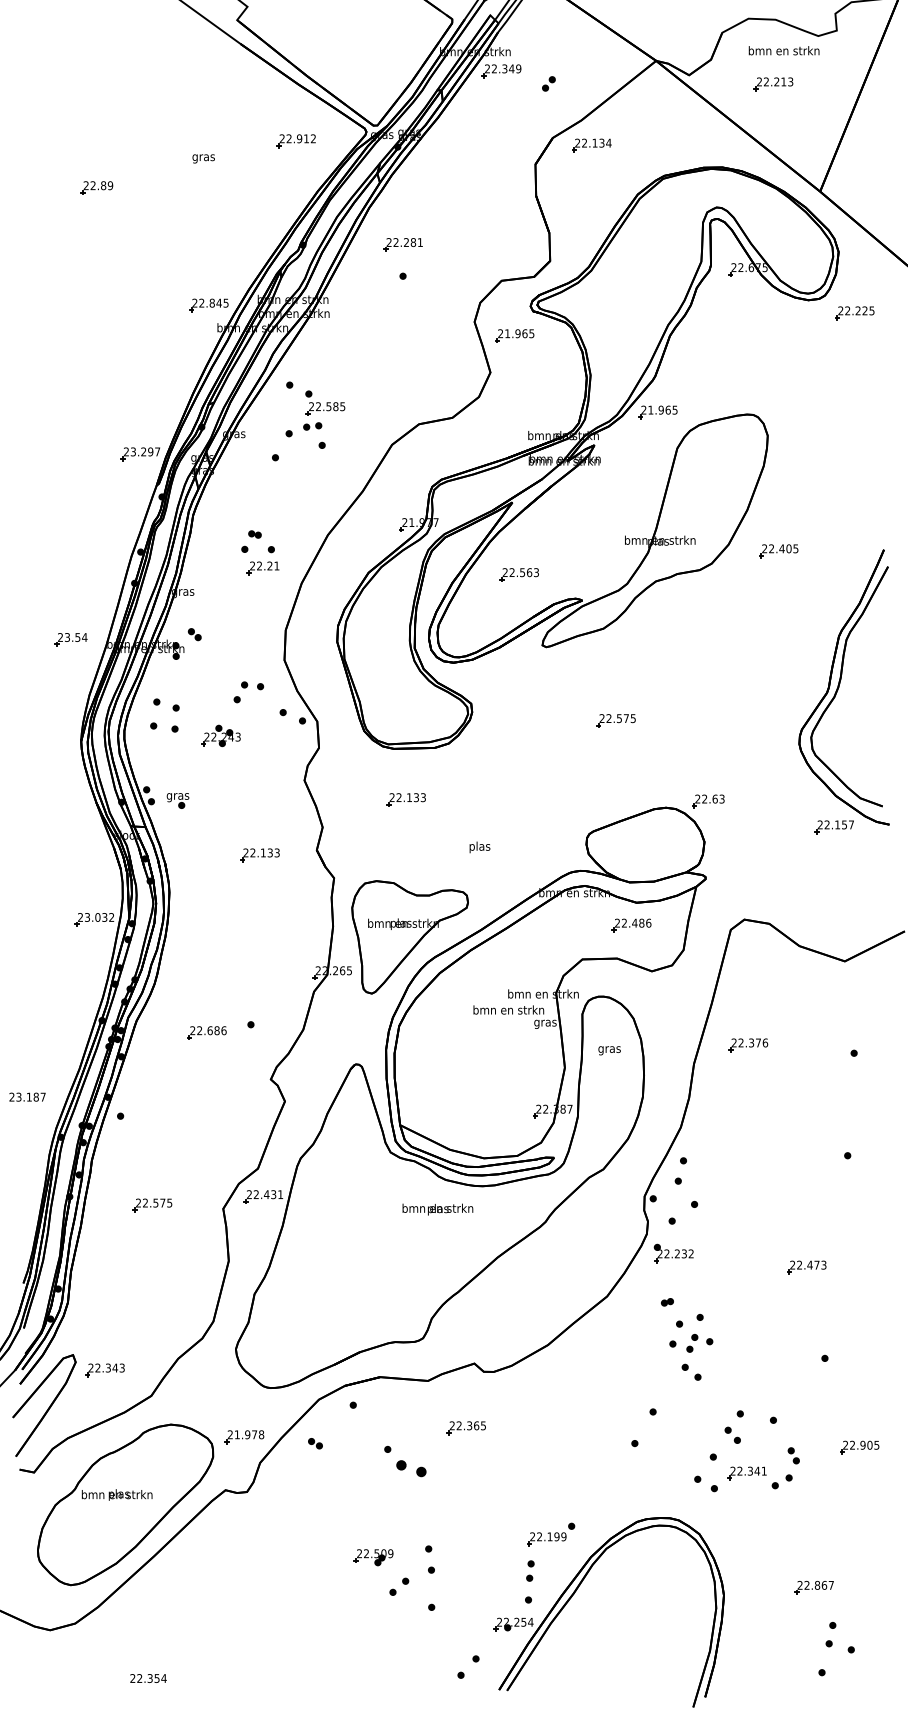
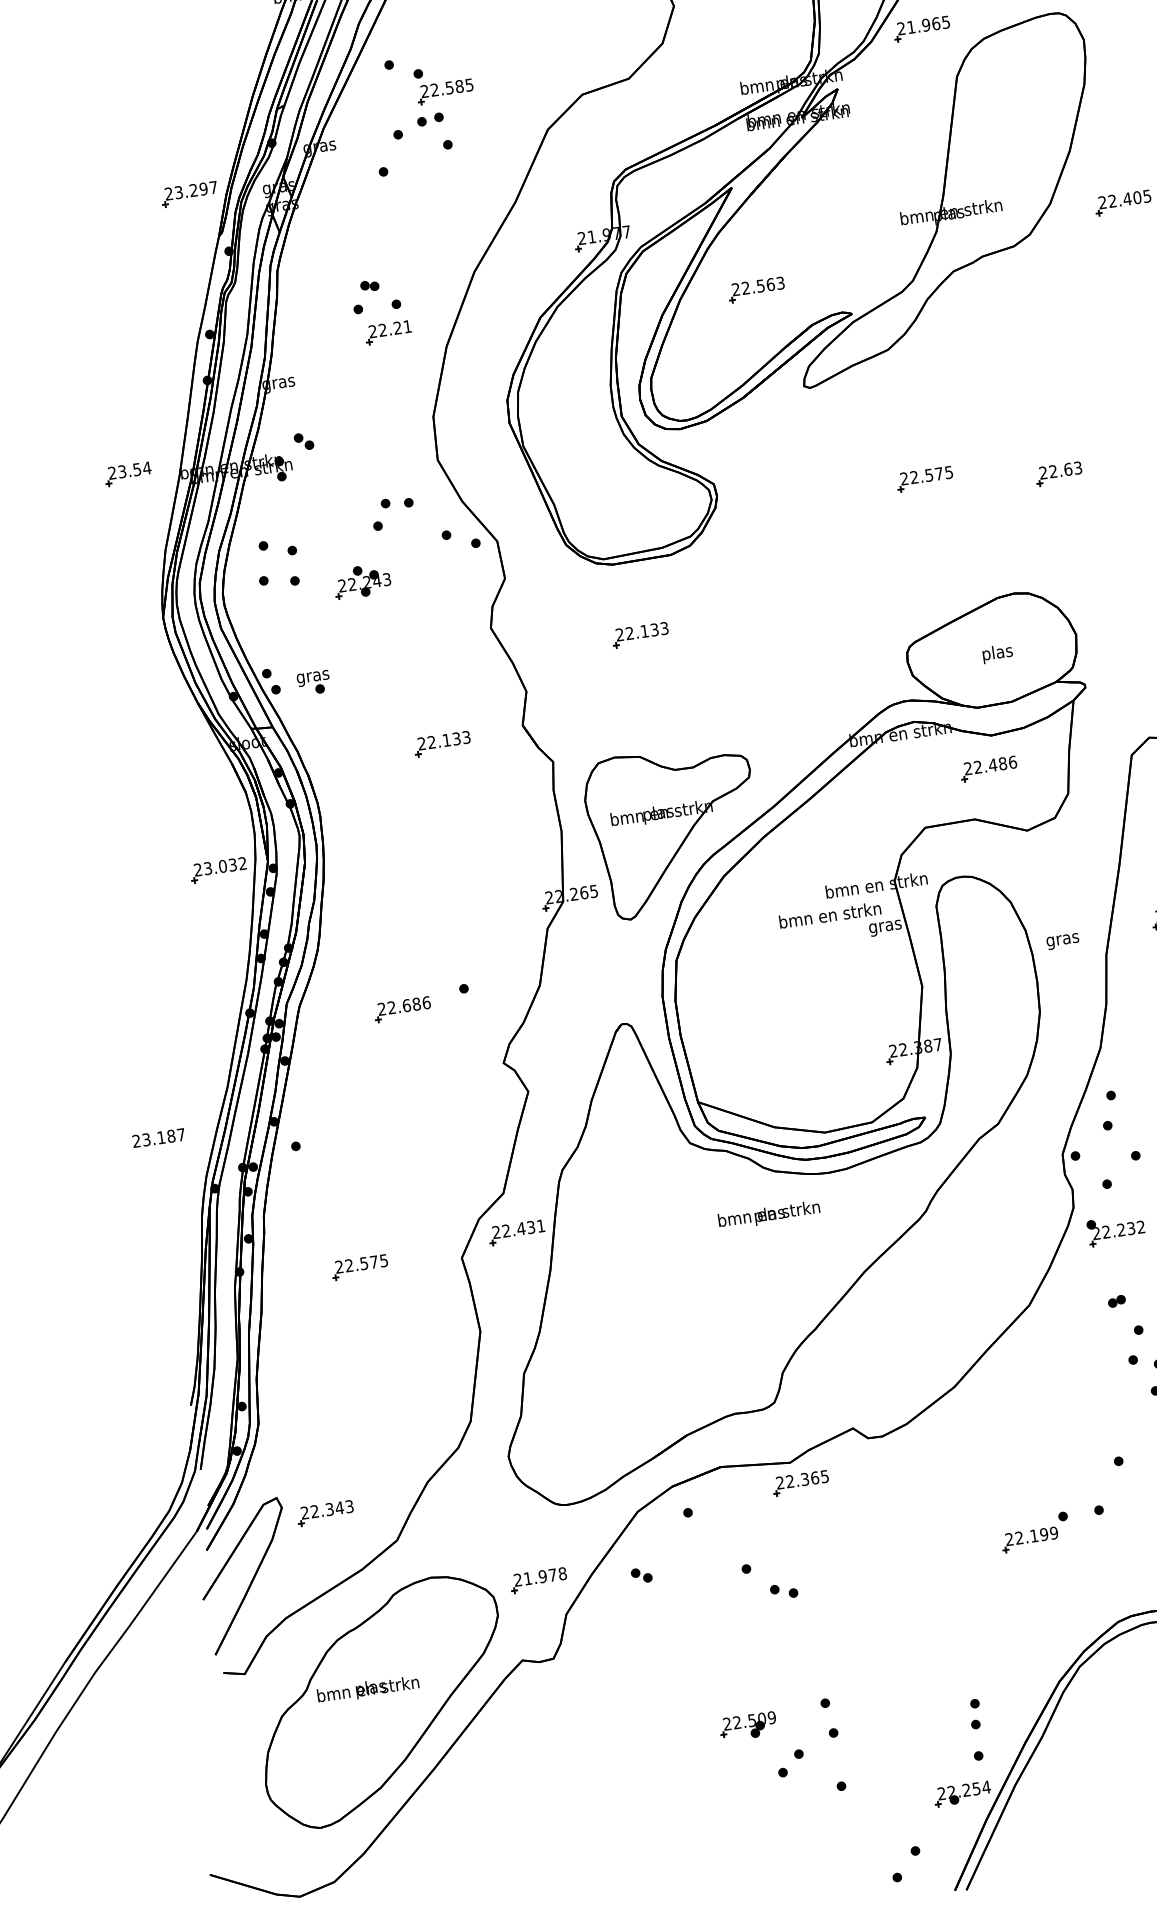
part: (708, 801) -> (1059, 474), moved
text: (479, 847) -> (997, 653), moved
text: (609, 1050) -> (1062, 941), moved
part: (465, 1428) -> (799, 1484), moved
part: (411, 1467) -> (784, 1590), size x0.62
part: (551, 1534) -> (1035, 1532), moved

